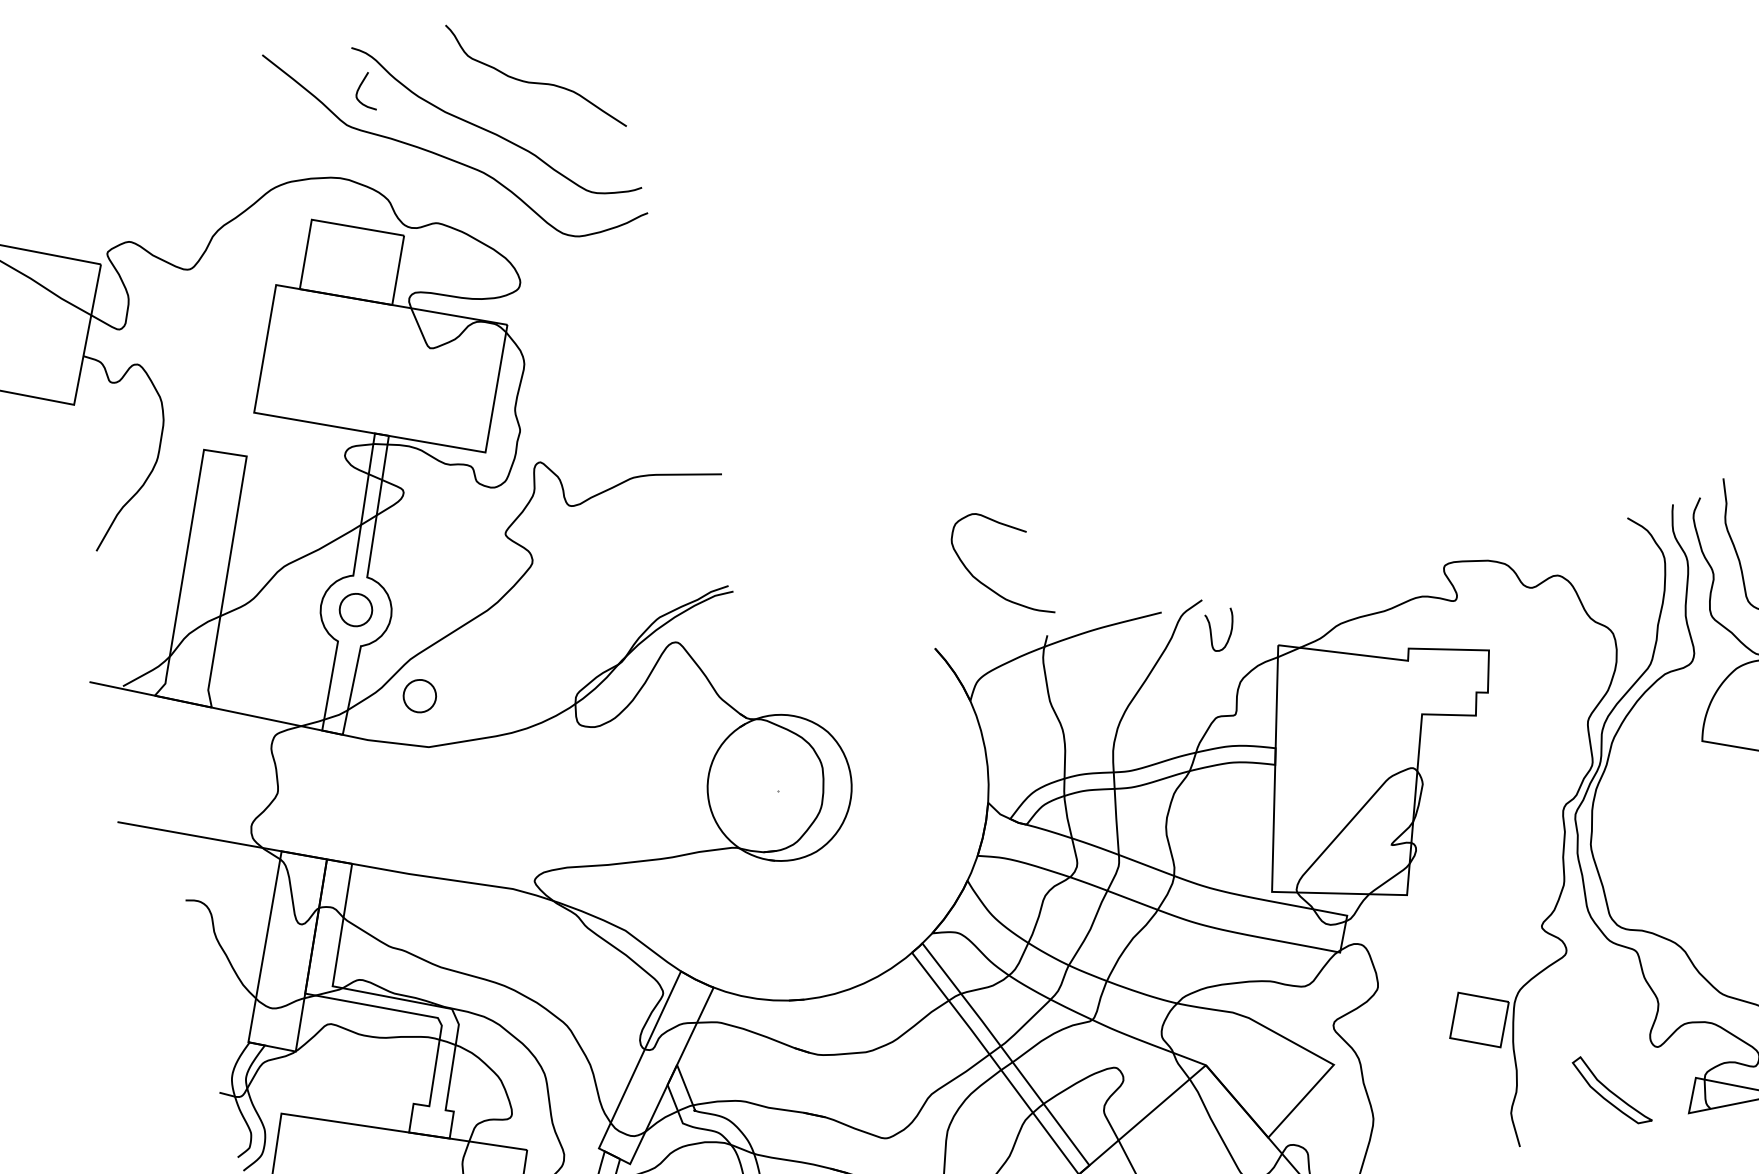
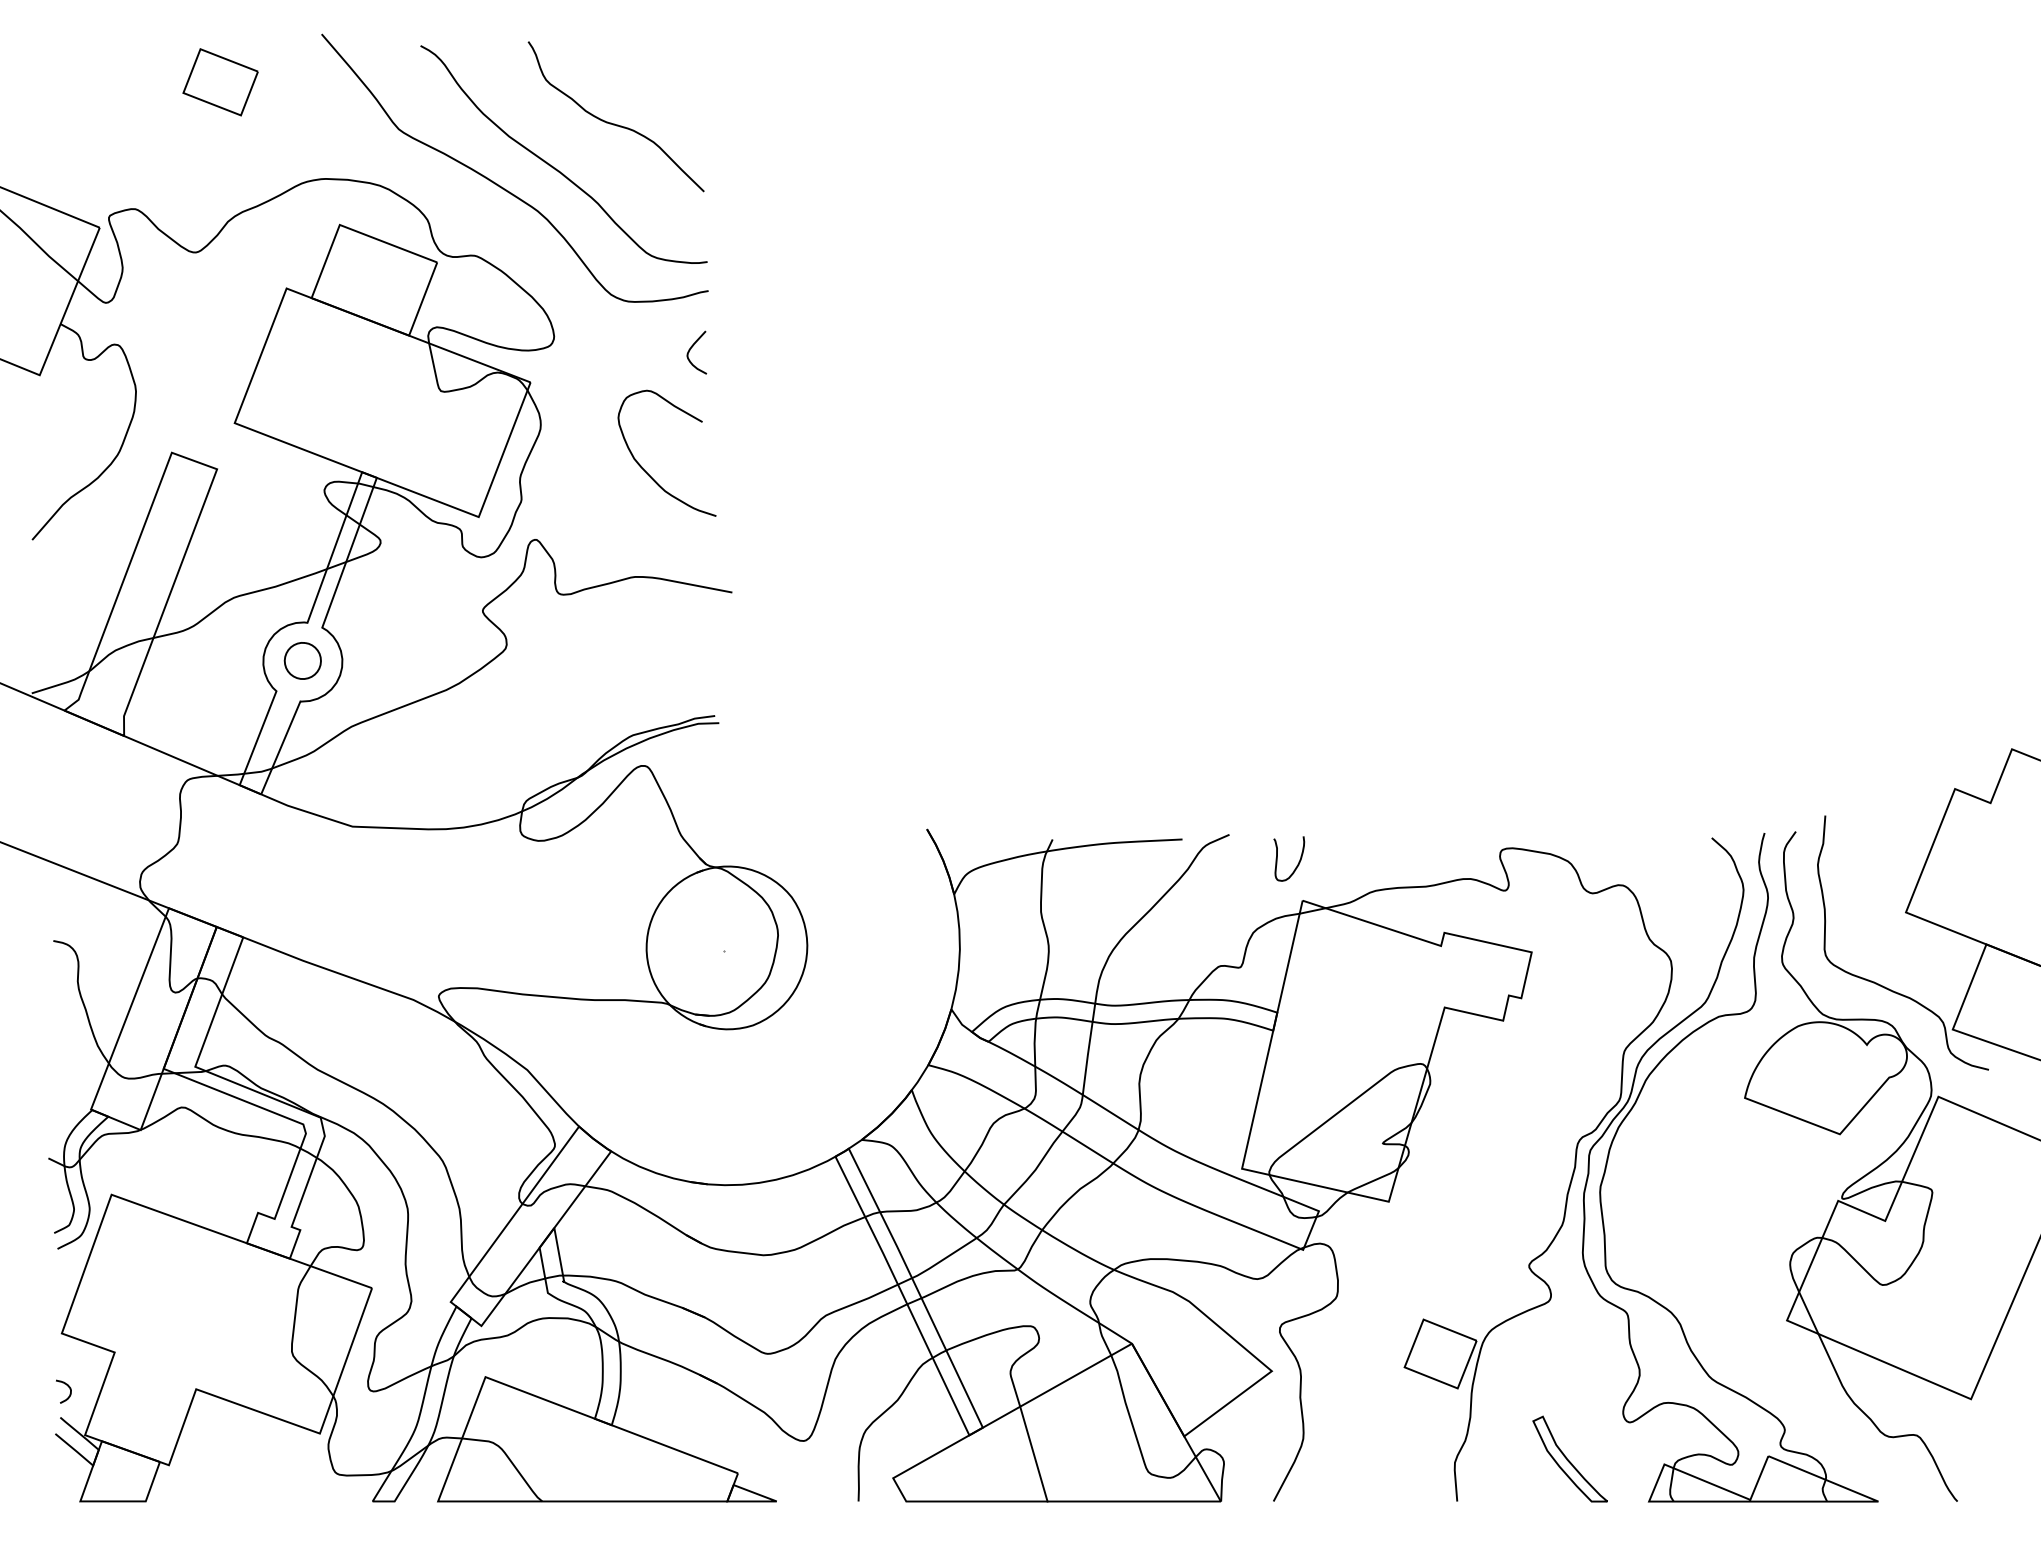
curve: (358, 91) -> (690, 350), moved
part: (181, 115) -> (220, 82), added
curve: (986, 585) -> (646, 471), moved
curve: (1230, 630) -> (1298, 861), moved
part: (419, 695) -> (353, 768), removed

